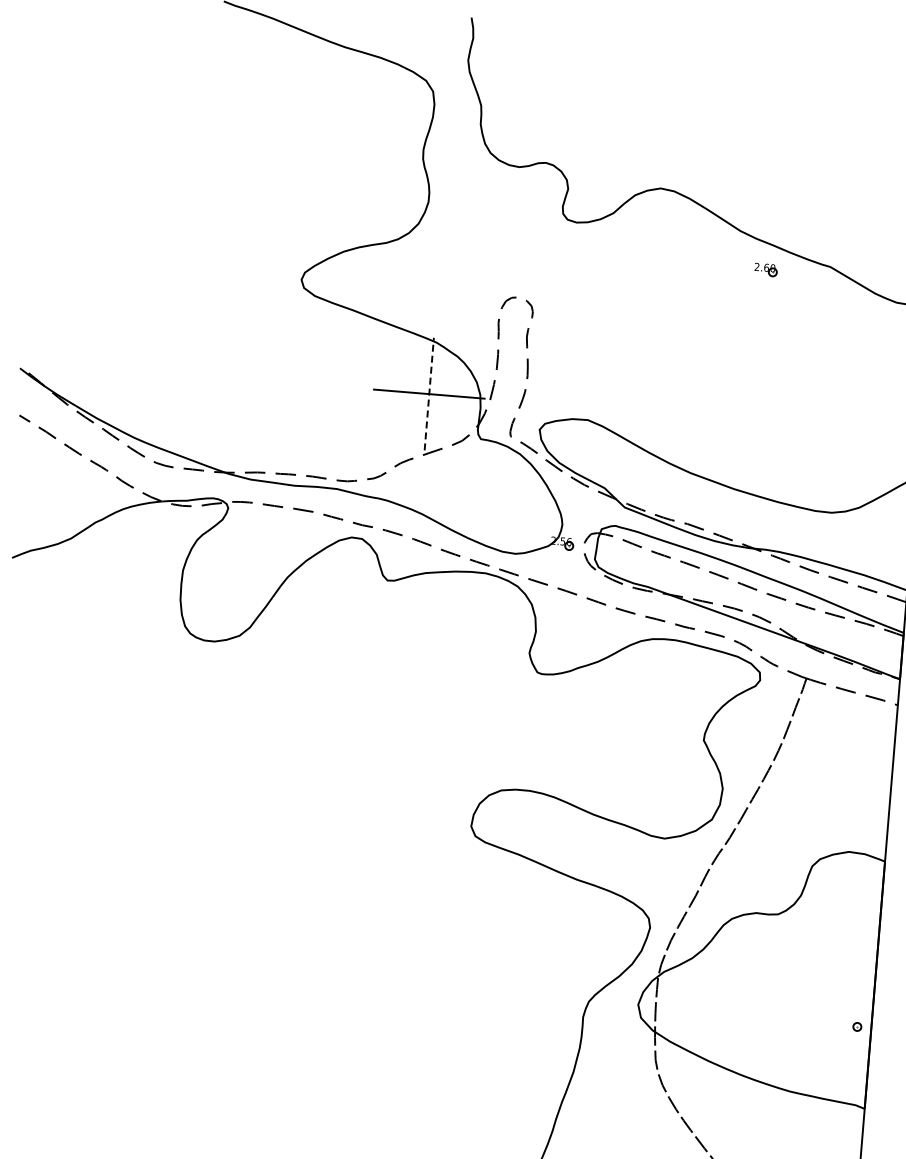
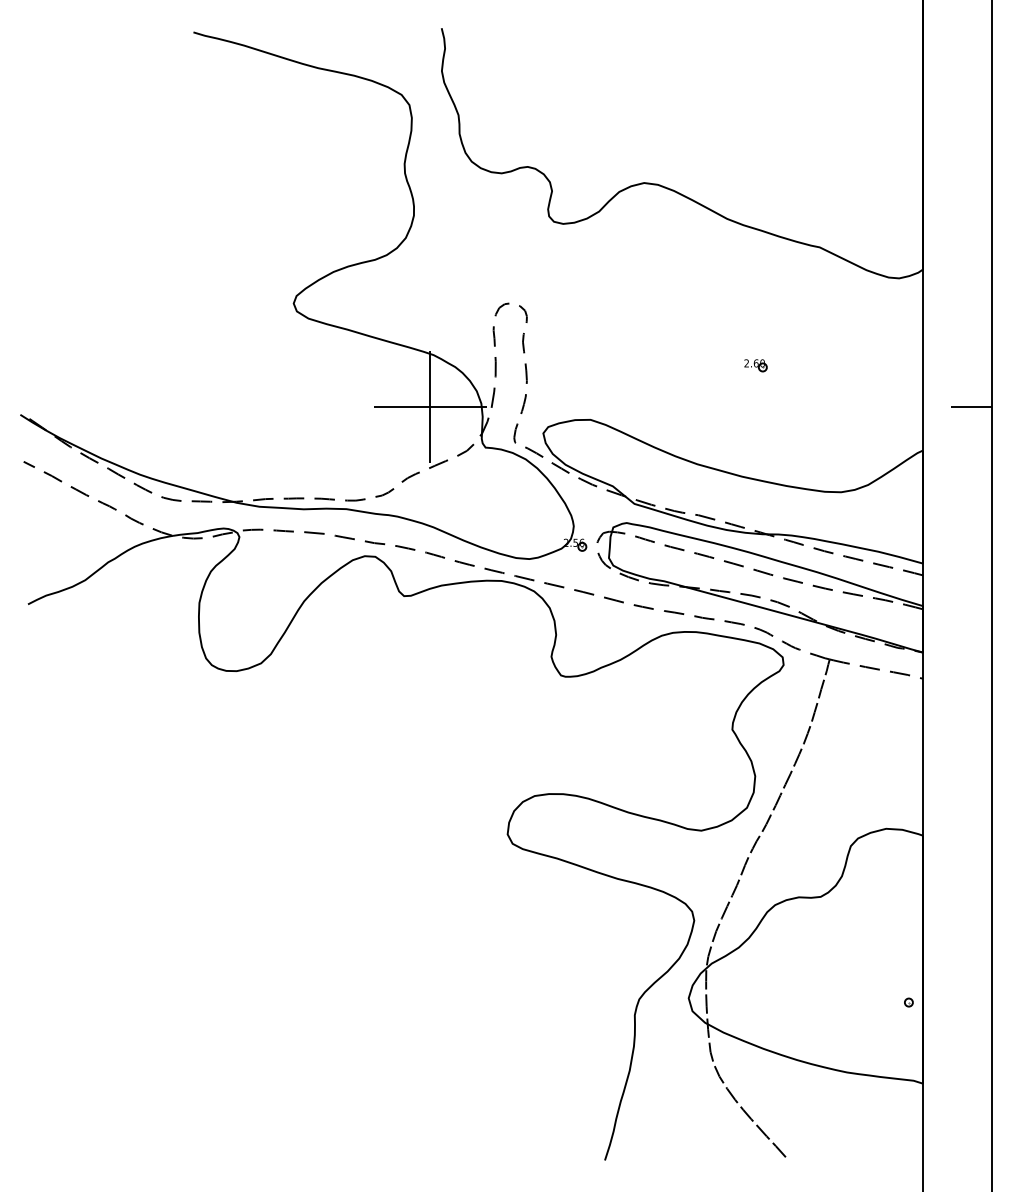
part: (765, 269) -> (755, 365), moved
line: (429, 393) -> (430, 406), dashed -> solid

